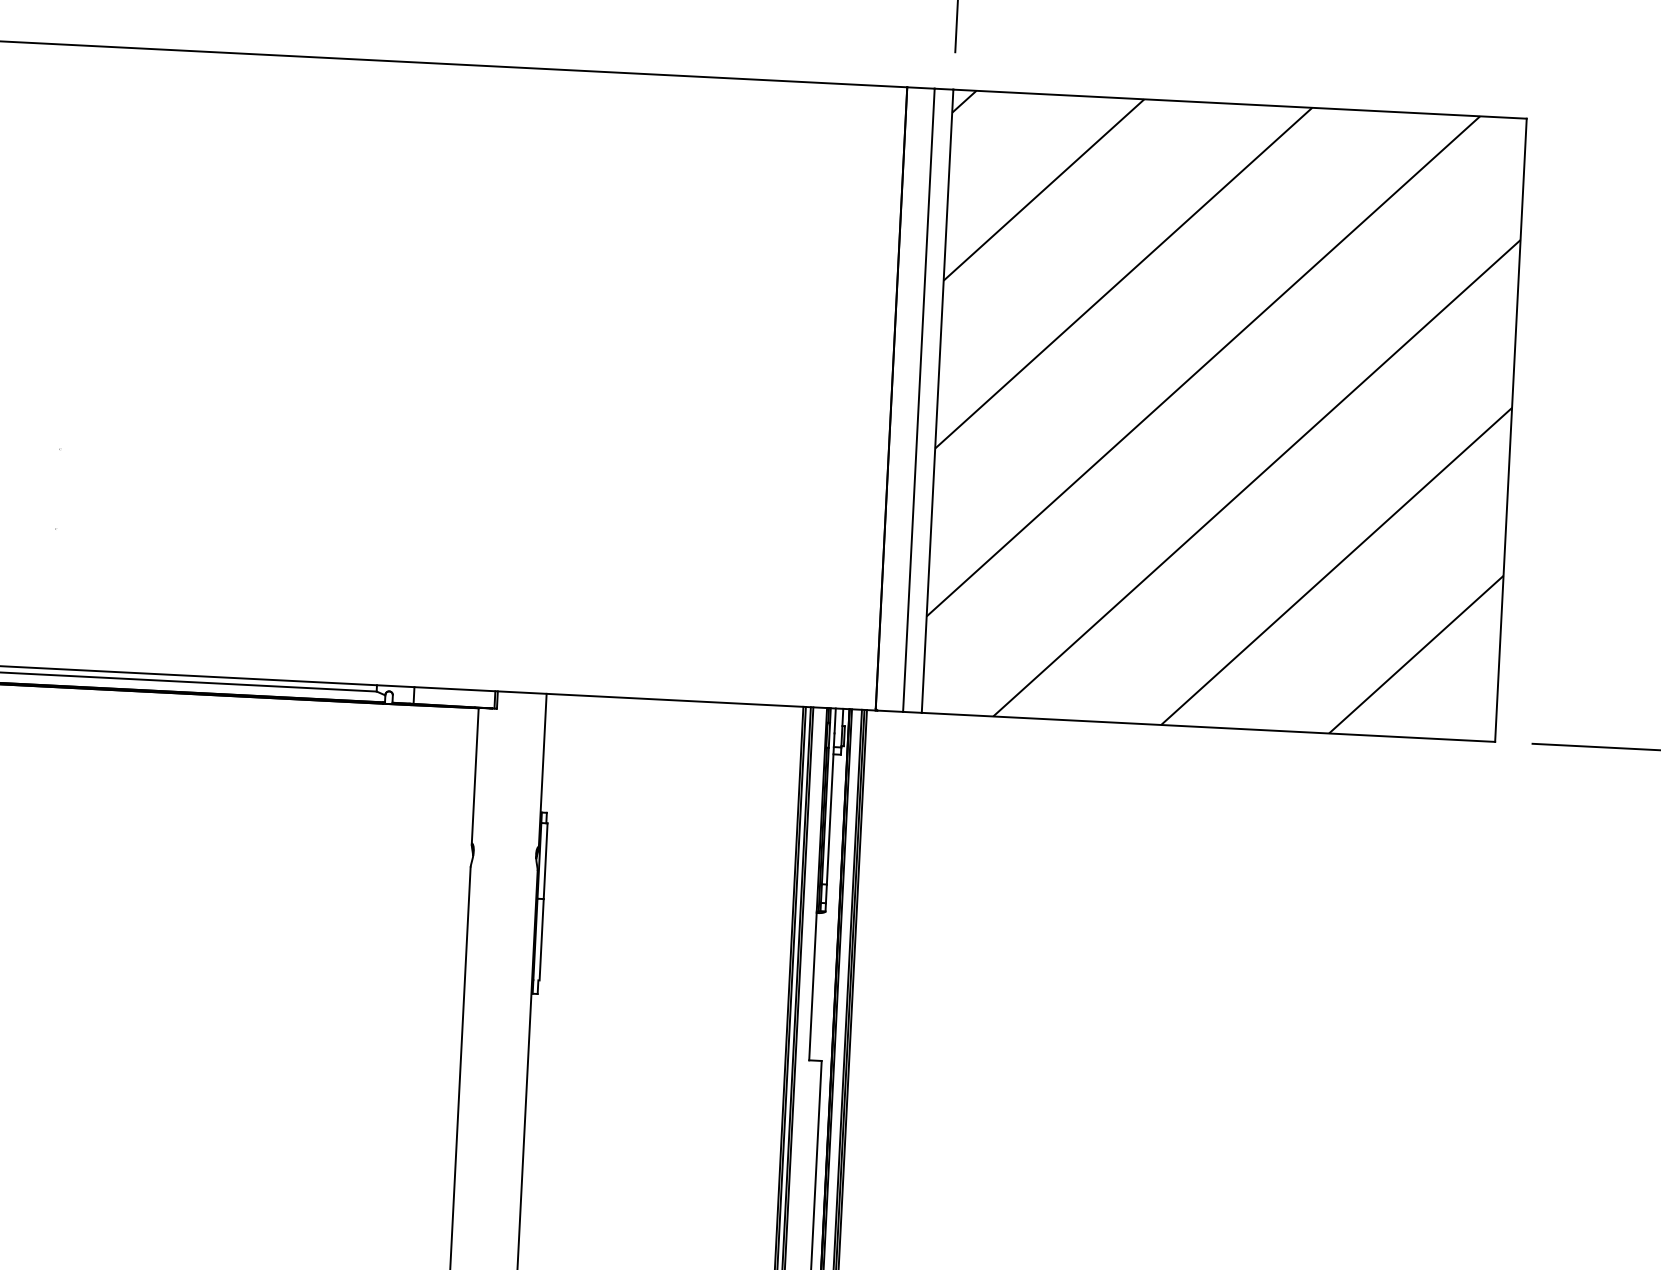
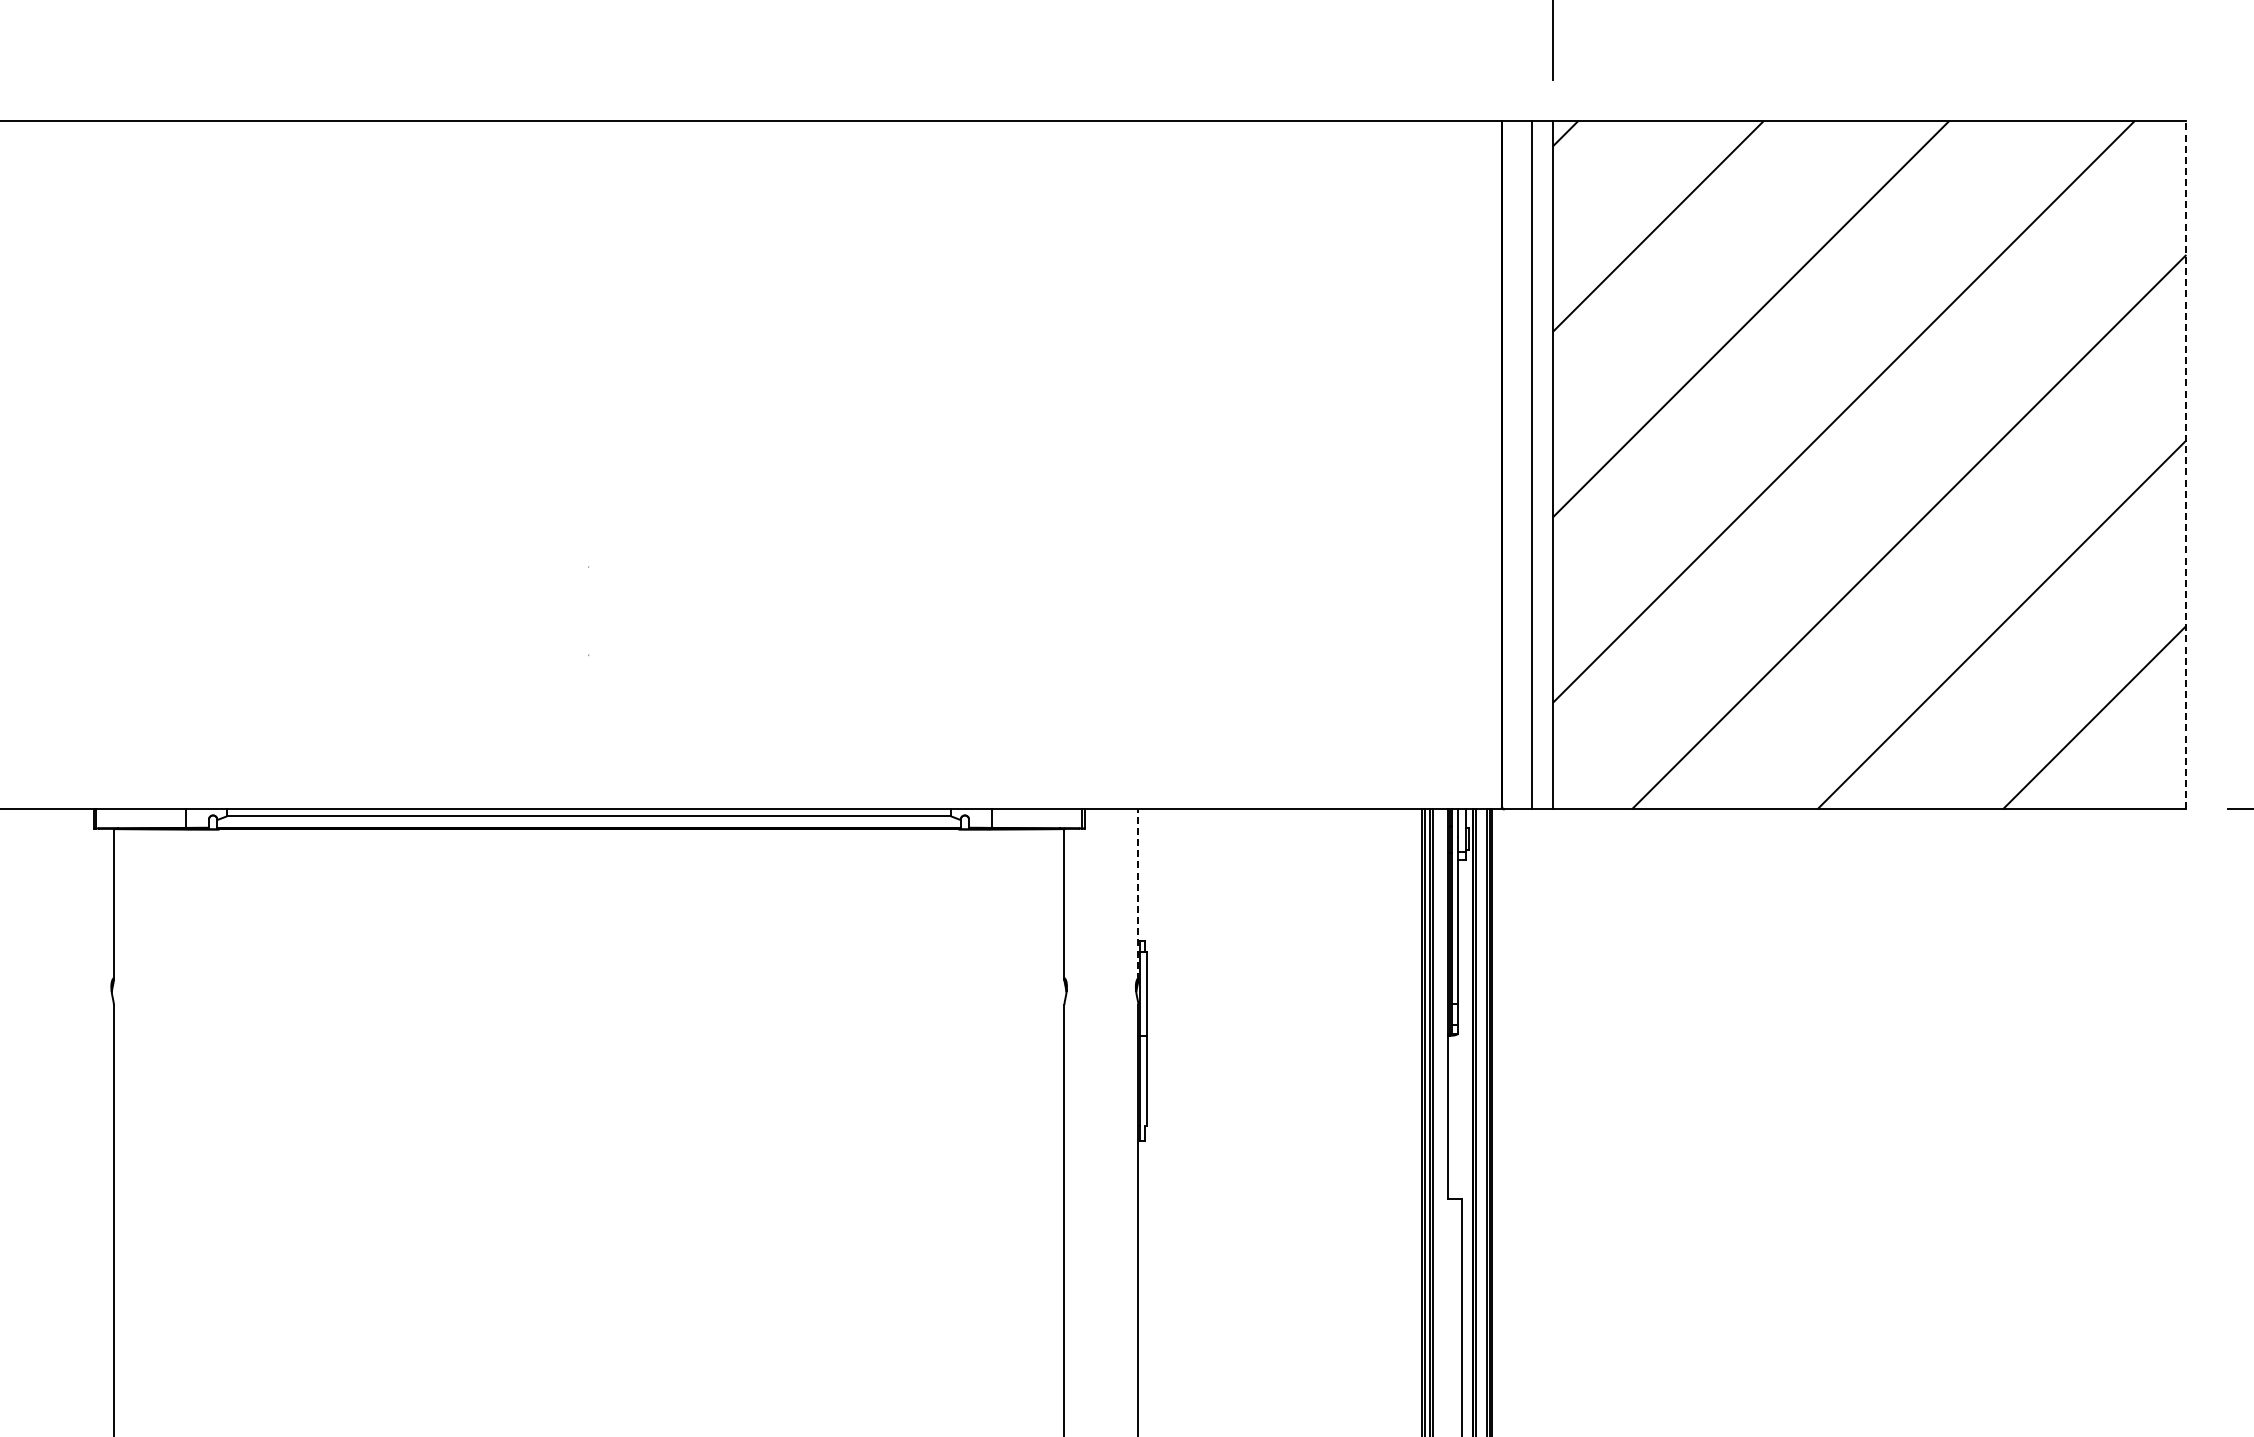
line: (1511, 429) -> (2186, 464), solid -> dashed
line: (542, 770) -> (1138, 894), solid -> dashed

